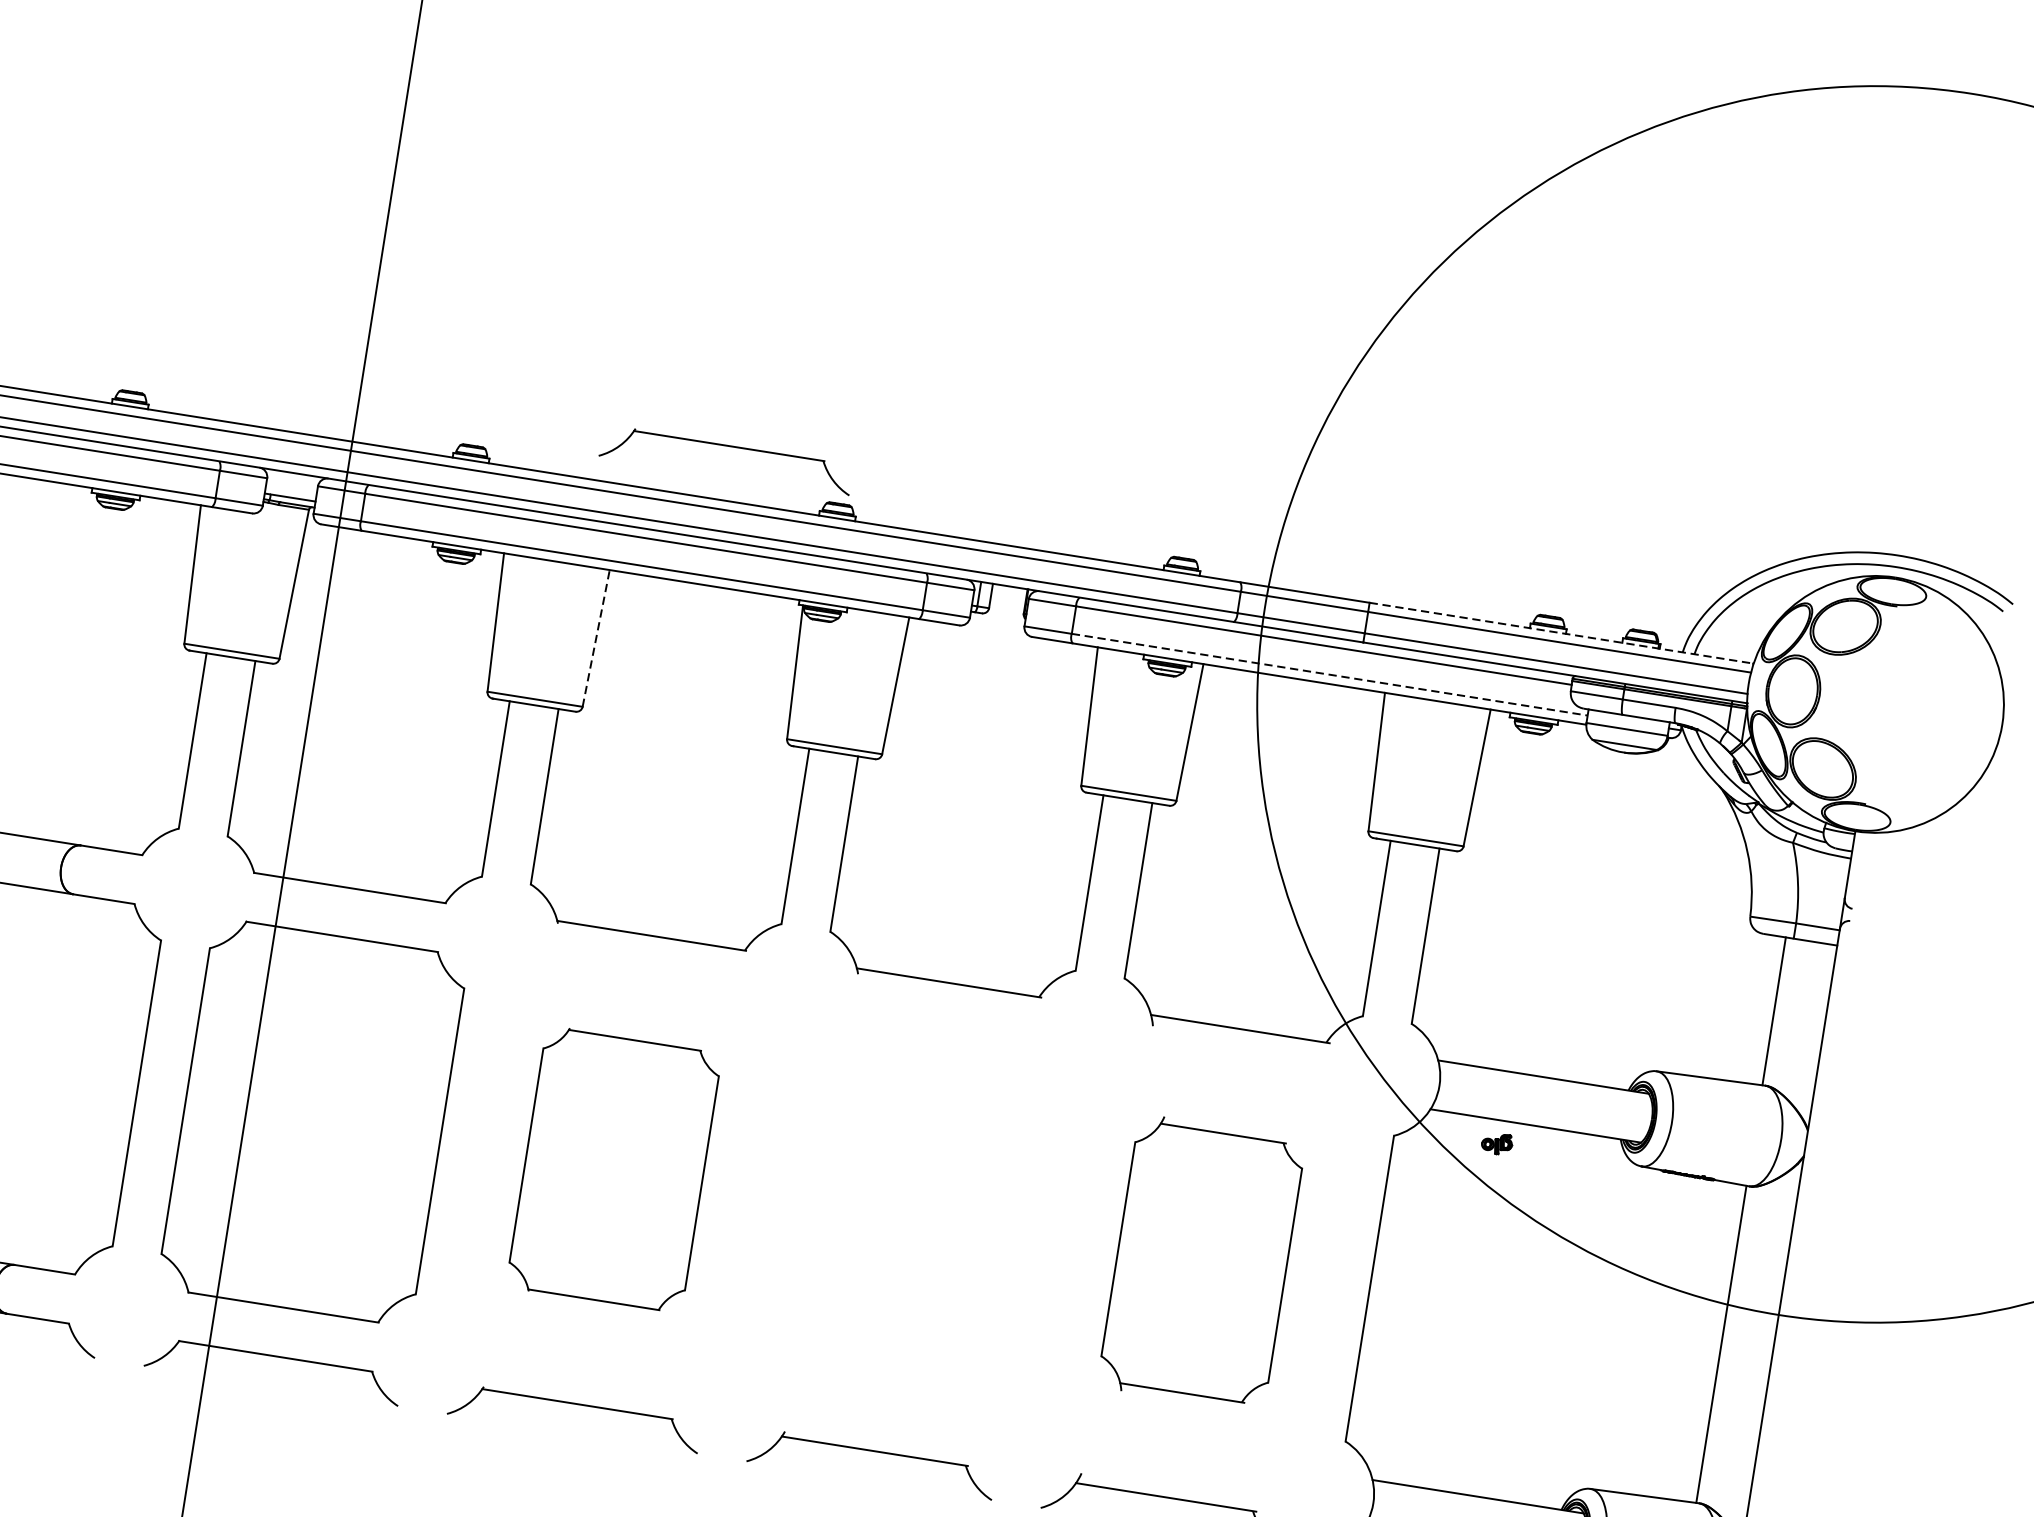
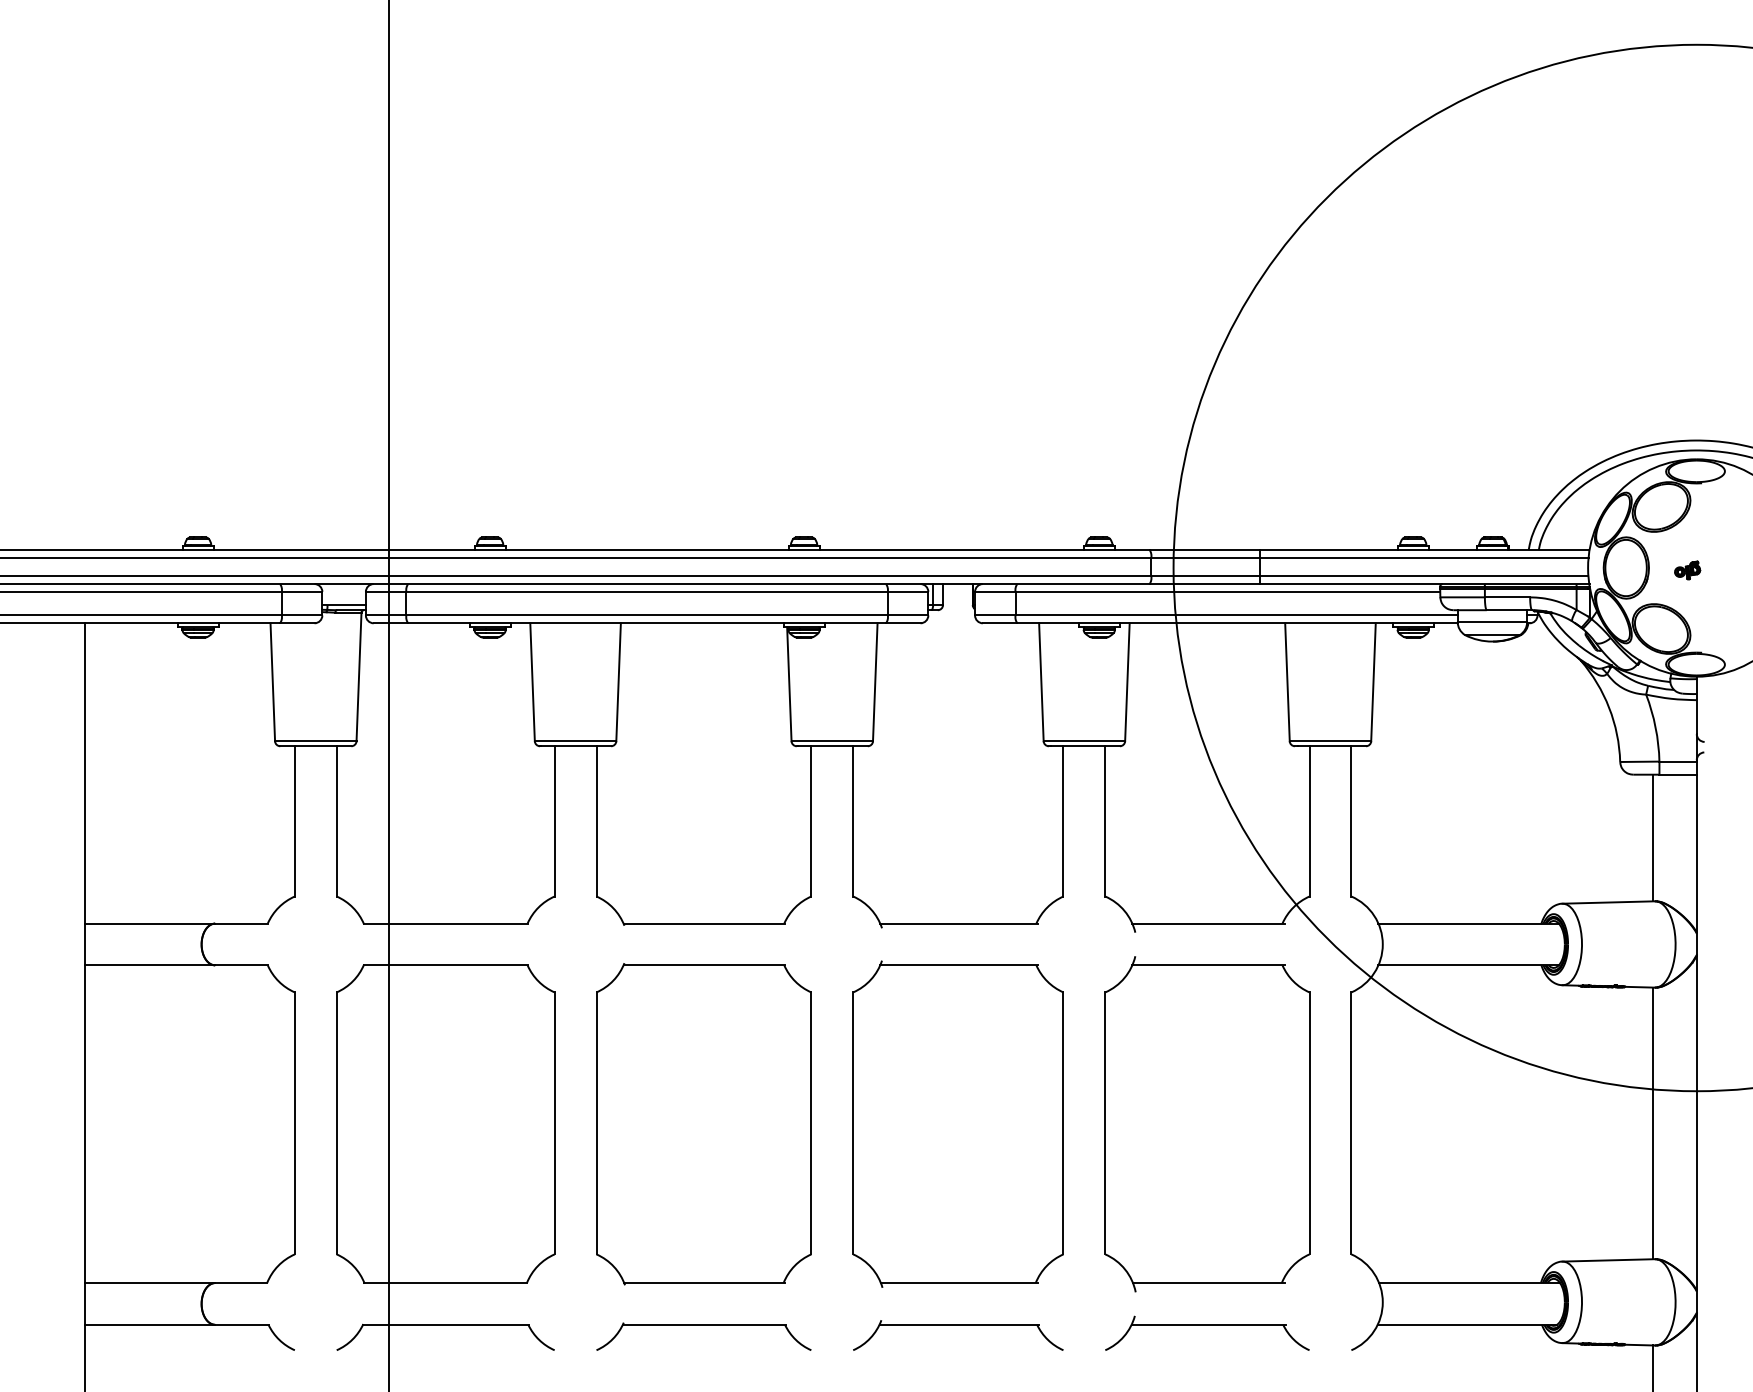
part: (728, 446) -> (703, 504), removed
line: (1560, 633) -> (1424, 550), dashed -> solid
line: (596, 638) -> (618, 682), dashed -> solid
line: (1330, 674) -> (1237, 615), dashed -> solid
part: (1496, 1143) -> (1687, 570), moved
part: (613, 1170) -> (703, 1124), size x1.43
part: (910, 1215) -> (957, 1123), added
part: (1201, 1263) -> (1207, 1124), size x1.43

